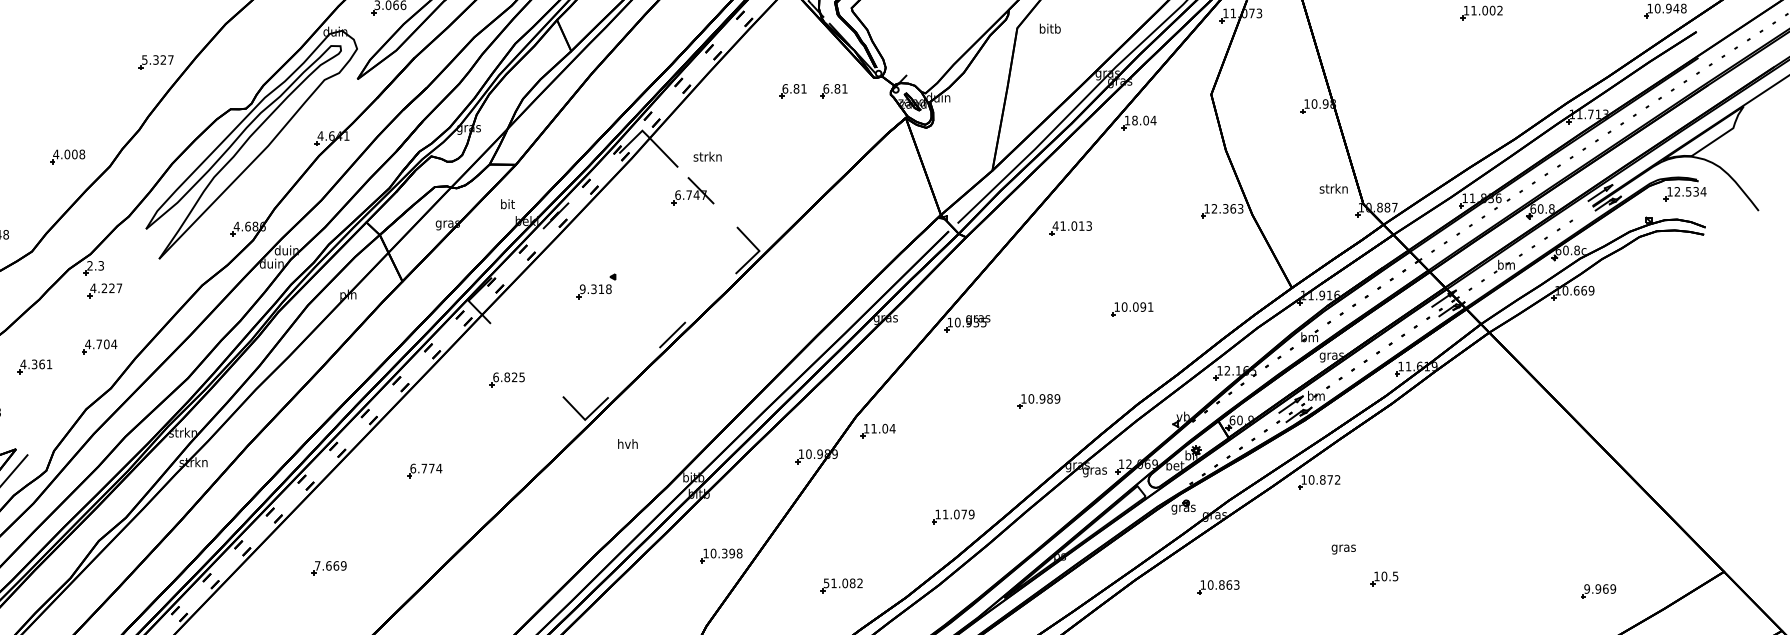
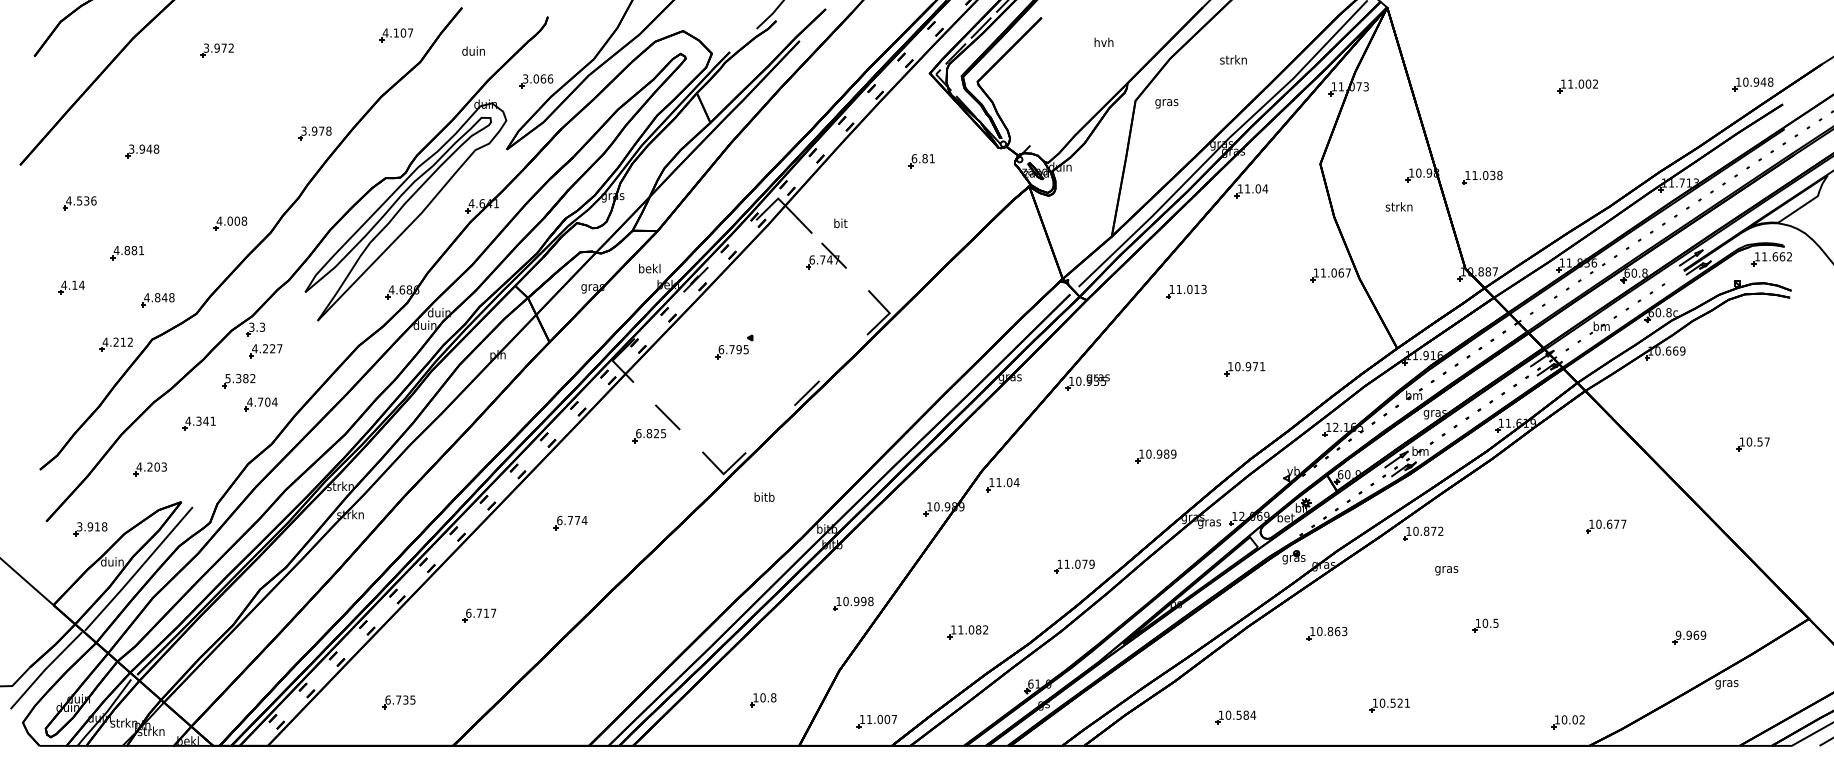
text: (1049, 29) -> (1166, 102), bitb -> gras
text: (157, 59) -> (316, 130), 5.327 -> 3.978
part: (833, 91) -> (960, 161), removed
part: (1381, 108) -> (1482, 177), added
text: (1134, 120) -> (1247, 188), 18.04 -> 11.04
text: (707, 156) -> (840, 223), strkn -> bit
text: (1333, 188) -> (1398, 206), moved
text: (1690, 191) -> (1777, 256), 12.534 -> 11.662
text: (507, 204) -> (649, 268), bit -> bekl
text: (1227, 208) -> (1335, 272), 12.363 -> 11.067
text: (1055, 226) -> (1171, 289), 41.013 -> 11.013
text: (89, 266) -> (251, 327), 2.3 -> 3.3
text: (595, 289) -> (733, 349), 9.318 -> 6.795
text: (1139, 306) -> (1251, 366), 10.091 -> 10.971
part: (76, 322) -> (238, 381), added
line: (526, 360) -> (667, 417), added
text: (41, 363) -> (205, 420), 4.361 -> 4.341
part: (1664, 388) -> (1752, 444), added
text: (628, 443) -> (764, 496), hvh -> bitb
part: (1511, 474) -> (1606, 526), added
text: (1343, 549) -> (1446, 570), moved
text: (724, 553) -> (856, 601), 10.398 -> 10.998
text: (331, 565) -> (481, 612), 7.669 -> 6.717
text: (826, 582) -> (953, 629), 51.082 -> 11.082

